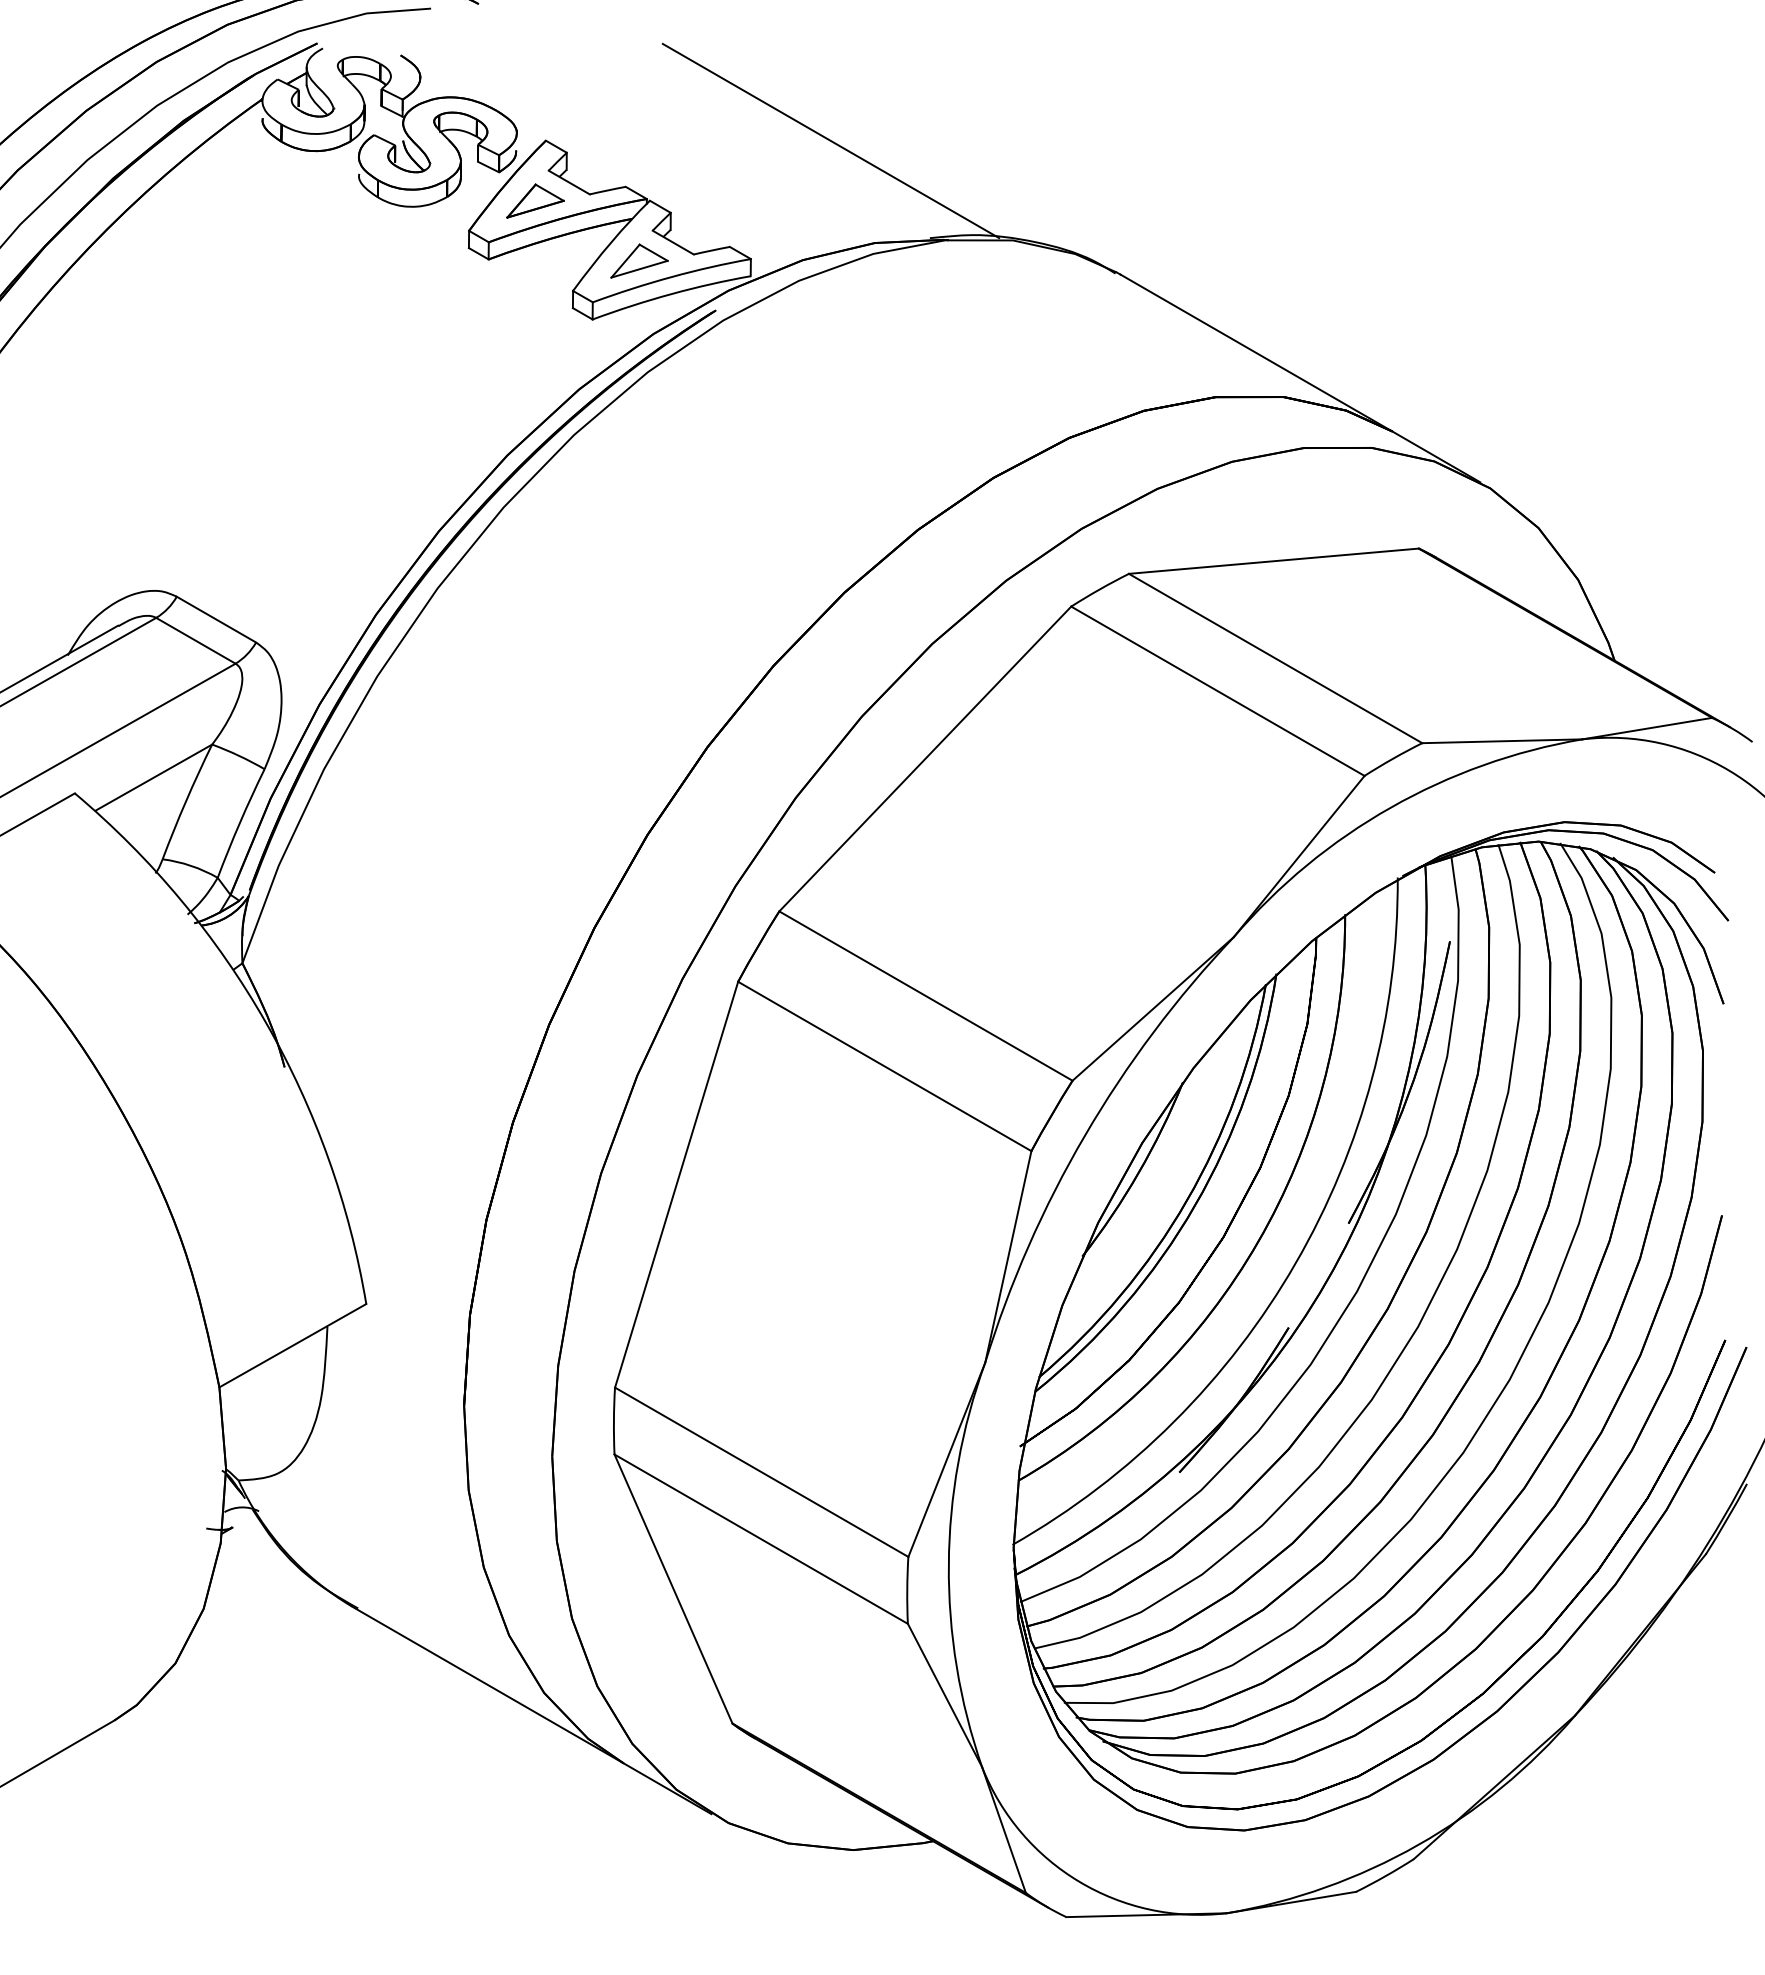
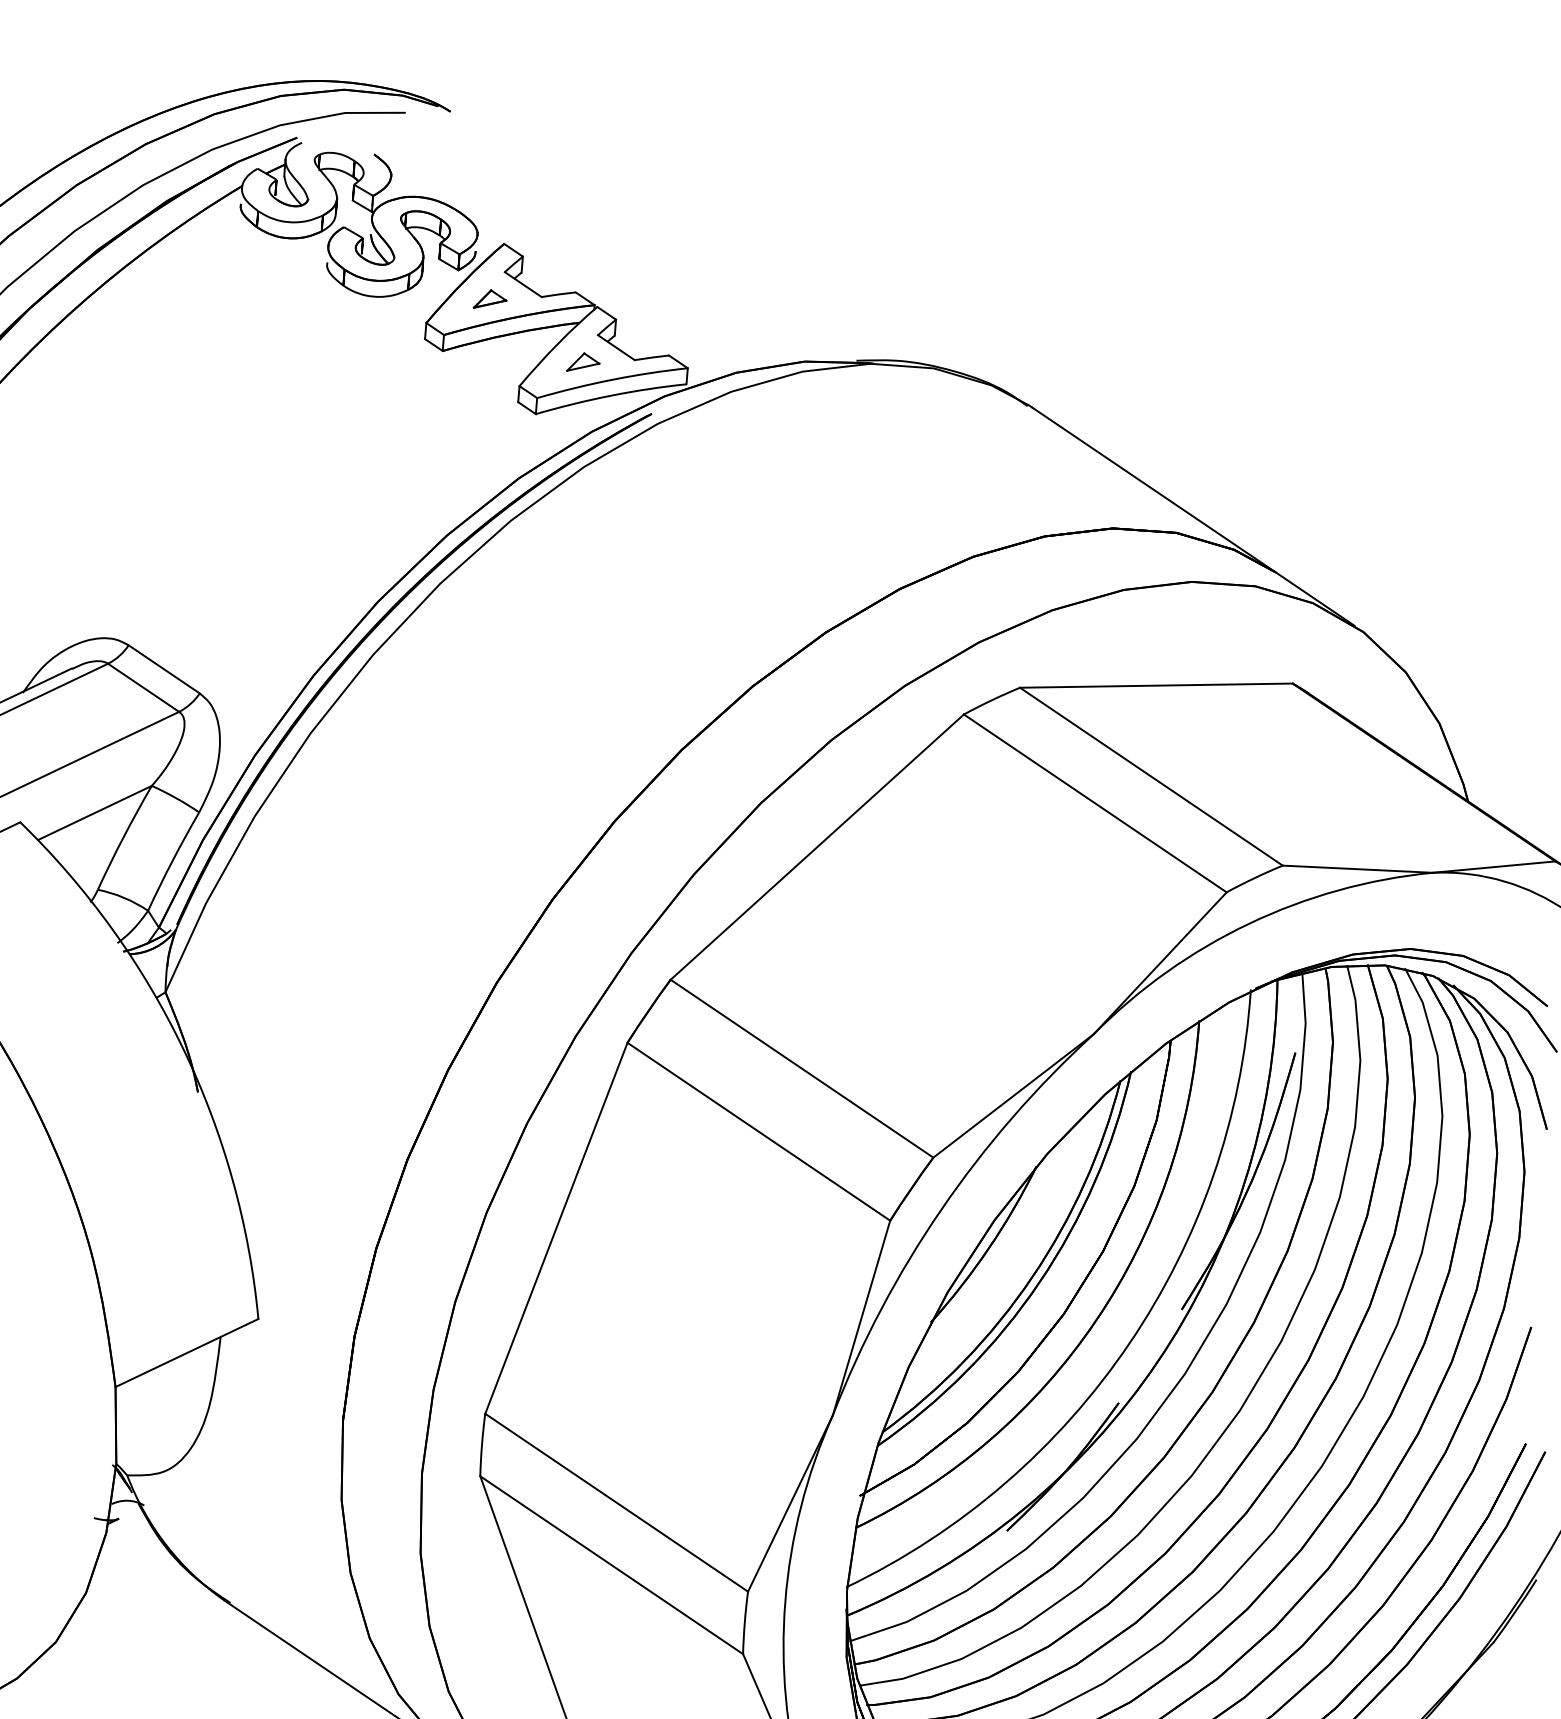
line: (830, 140) -> (770, 262), removed
part: (535, 200) -> (490, 299), size x0.6
part: (639, 260) -> (583, 362), size x0.6

